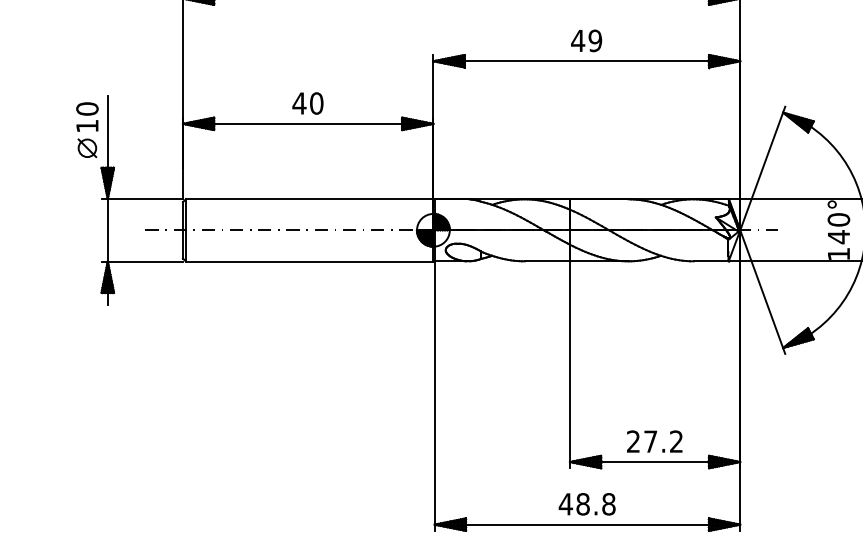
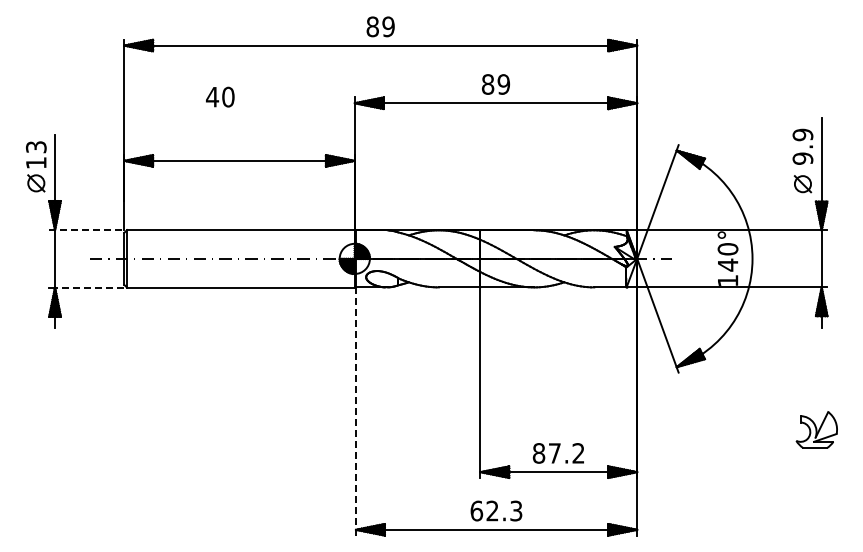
text: (577, 40) -> (487, 84), 49 -> 89
text: (308, 102) -> (220, 96), moved
text: (87, 109) -> (36, 147), 10 -> 13
line: (143, 199) -> (87, 230), solid -> dashed
line: (145, 261) -> (89, 287), solid -> dashed
line: (434, 396) -> (355, 411), solid -> dashed
text: (632, 441) -> (538, 453), 27.2 -> 87.2
text: (587, 503) -> (496, 510), 48.8 -> 62.3

